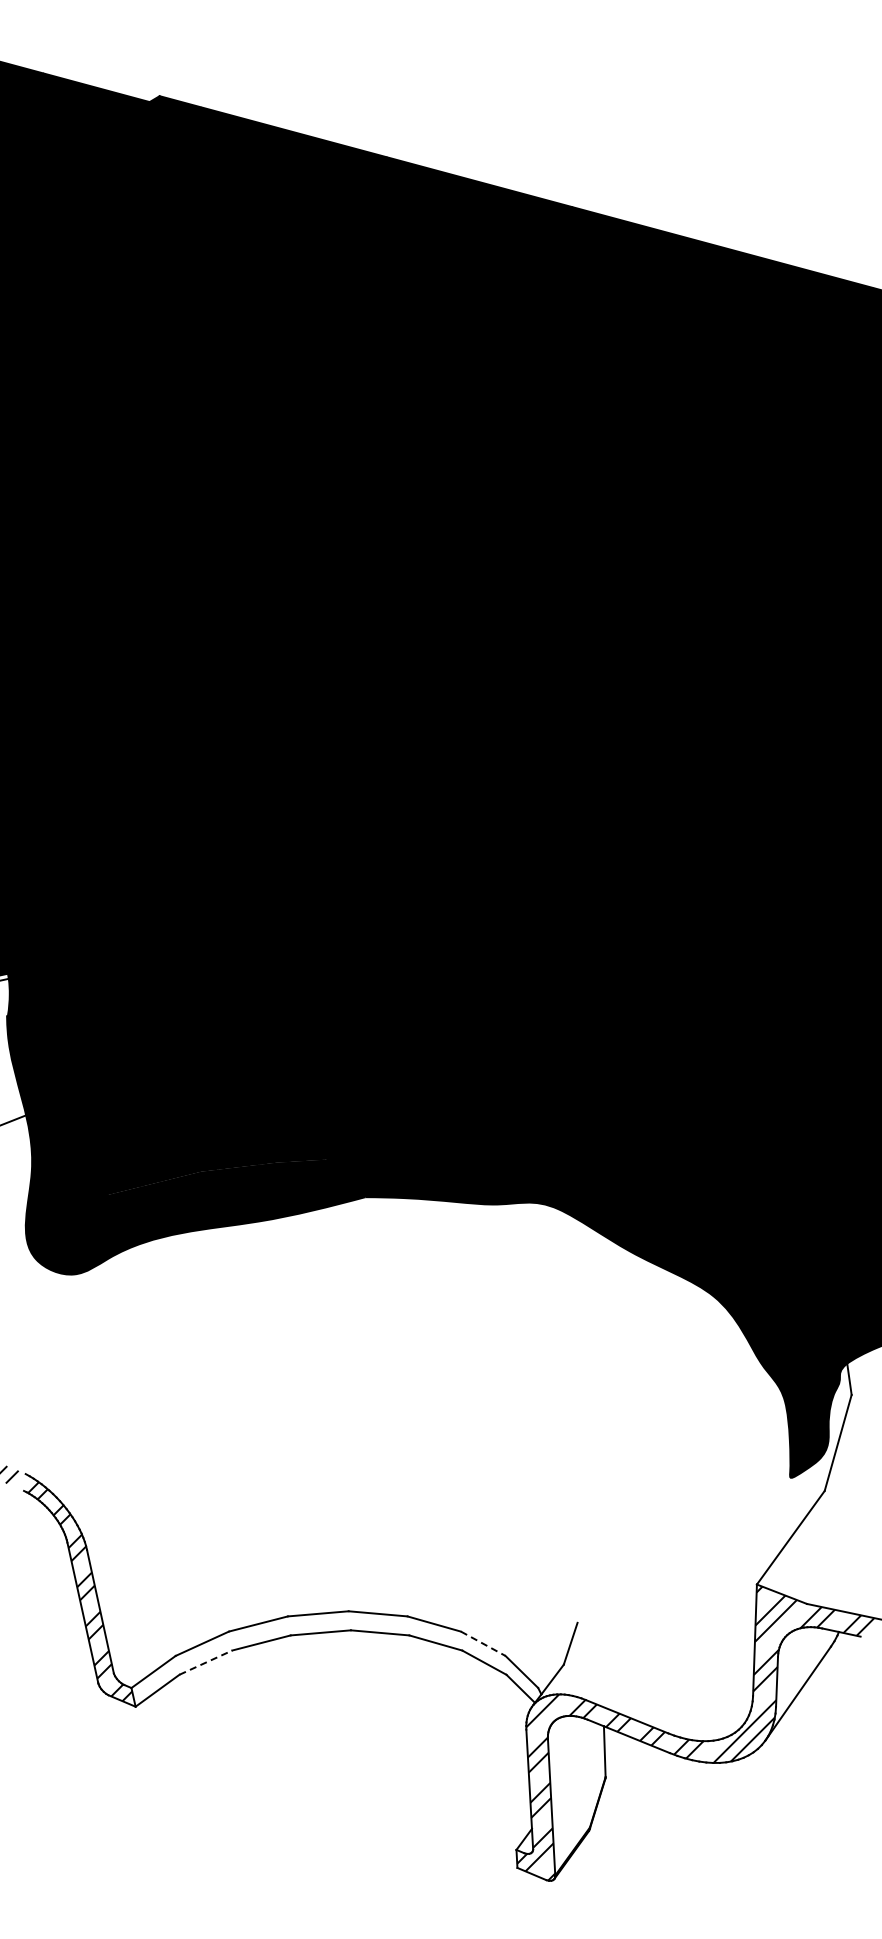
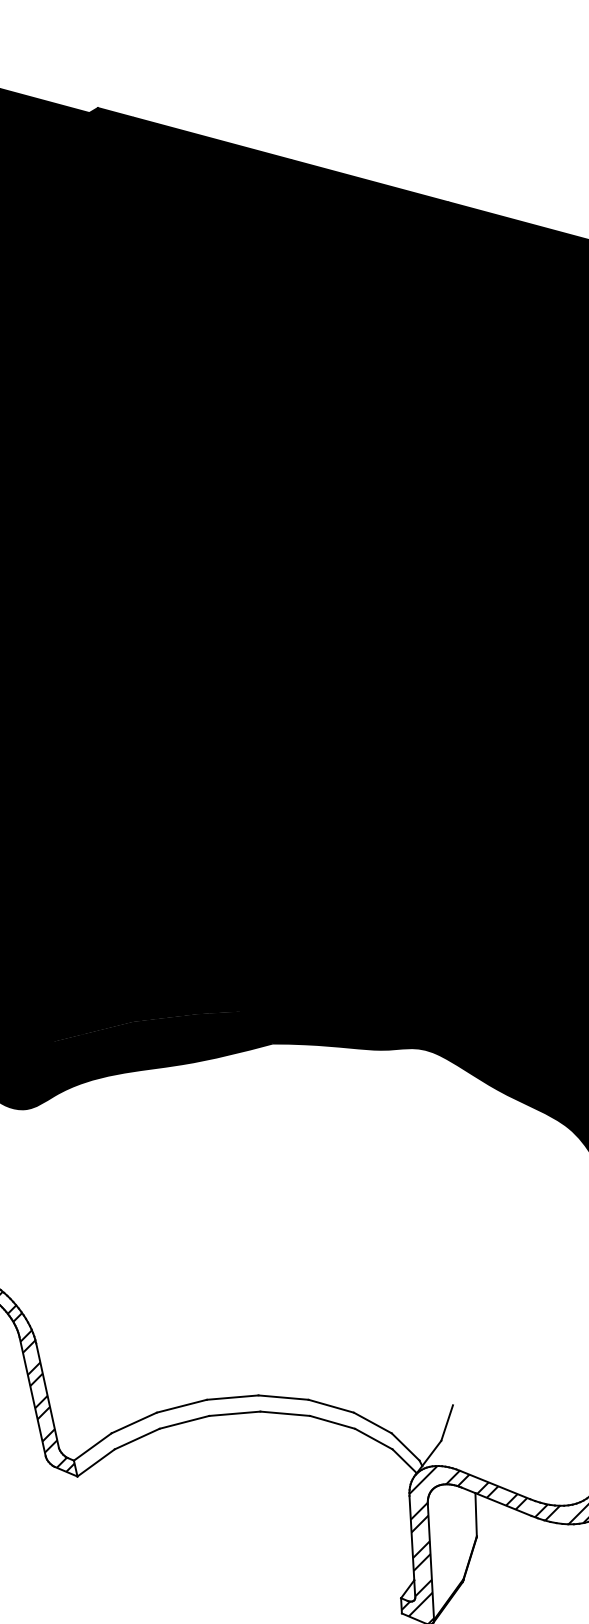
line: (483, 1644) -> (373, 1423), dashed -> solid
line: (206, 1662) -> (137, 1438), dashed -> solid

